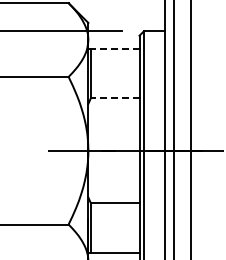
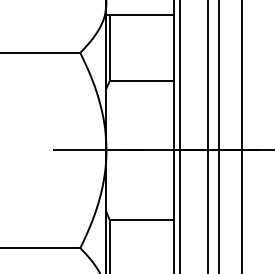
line: (114, 48) -> (141, 15), dashed -> solid
line: (114, 98) -> (141, 81), dashed -> solid

